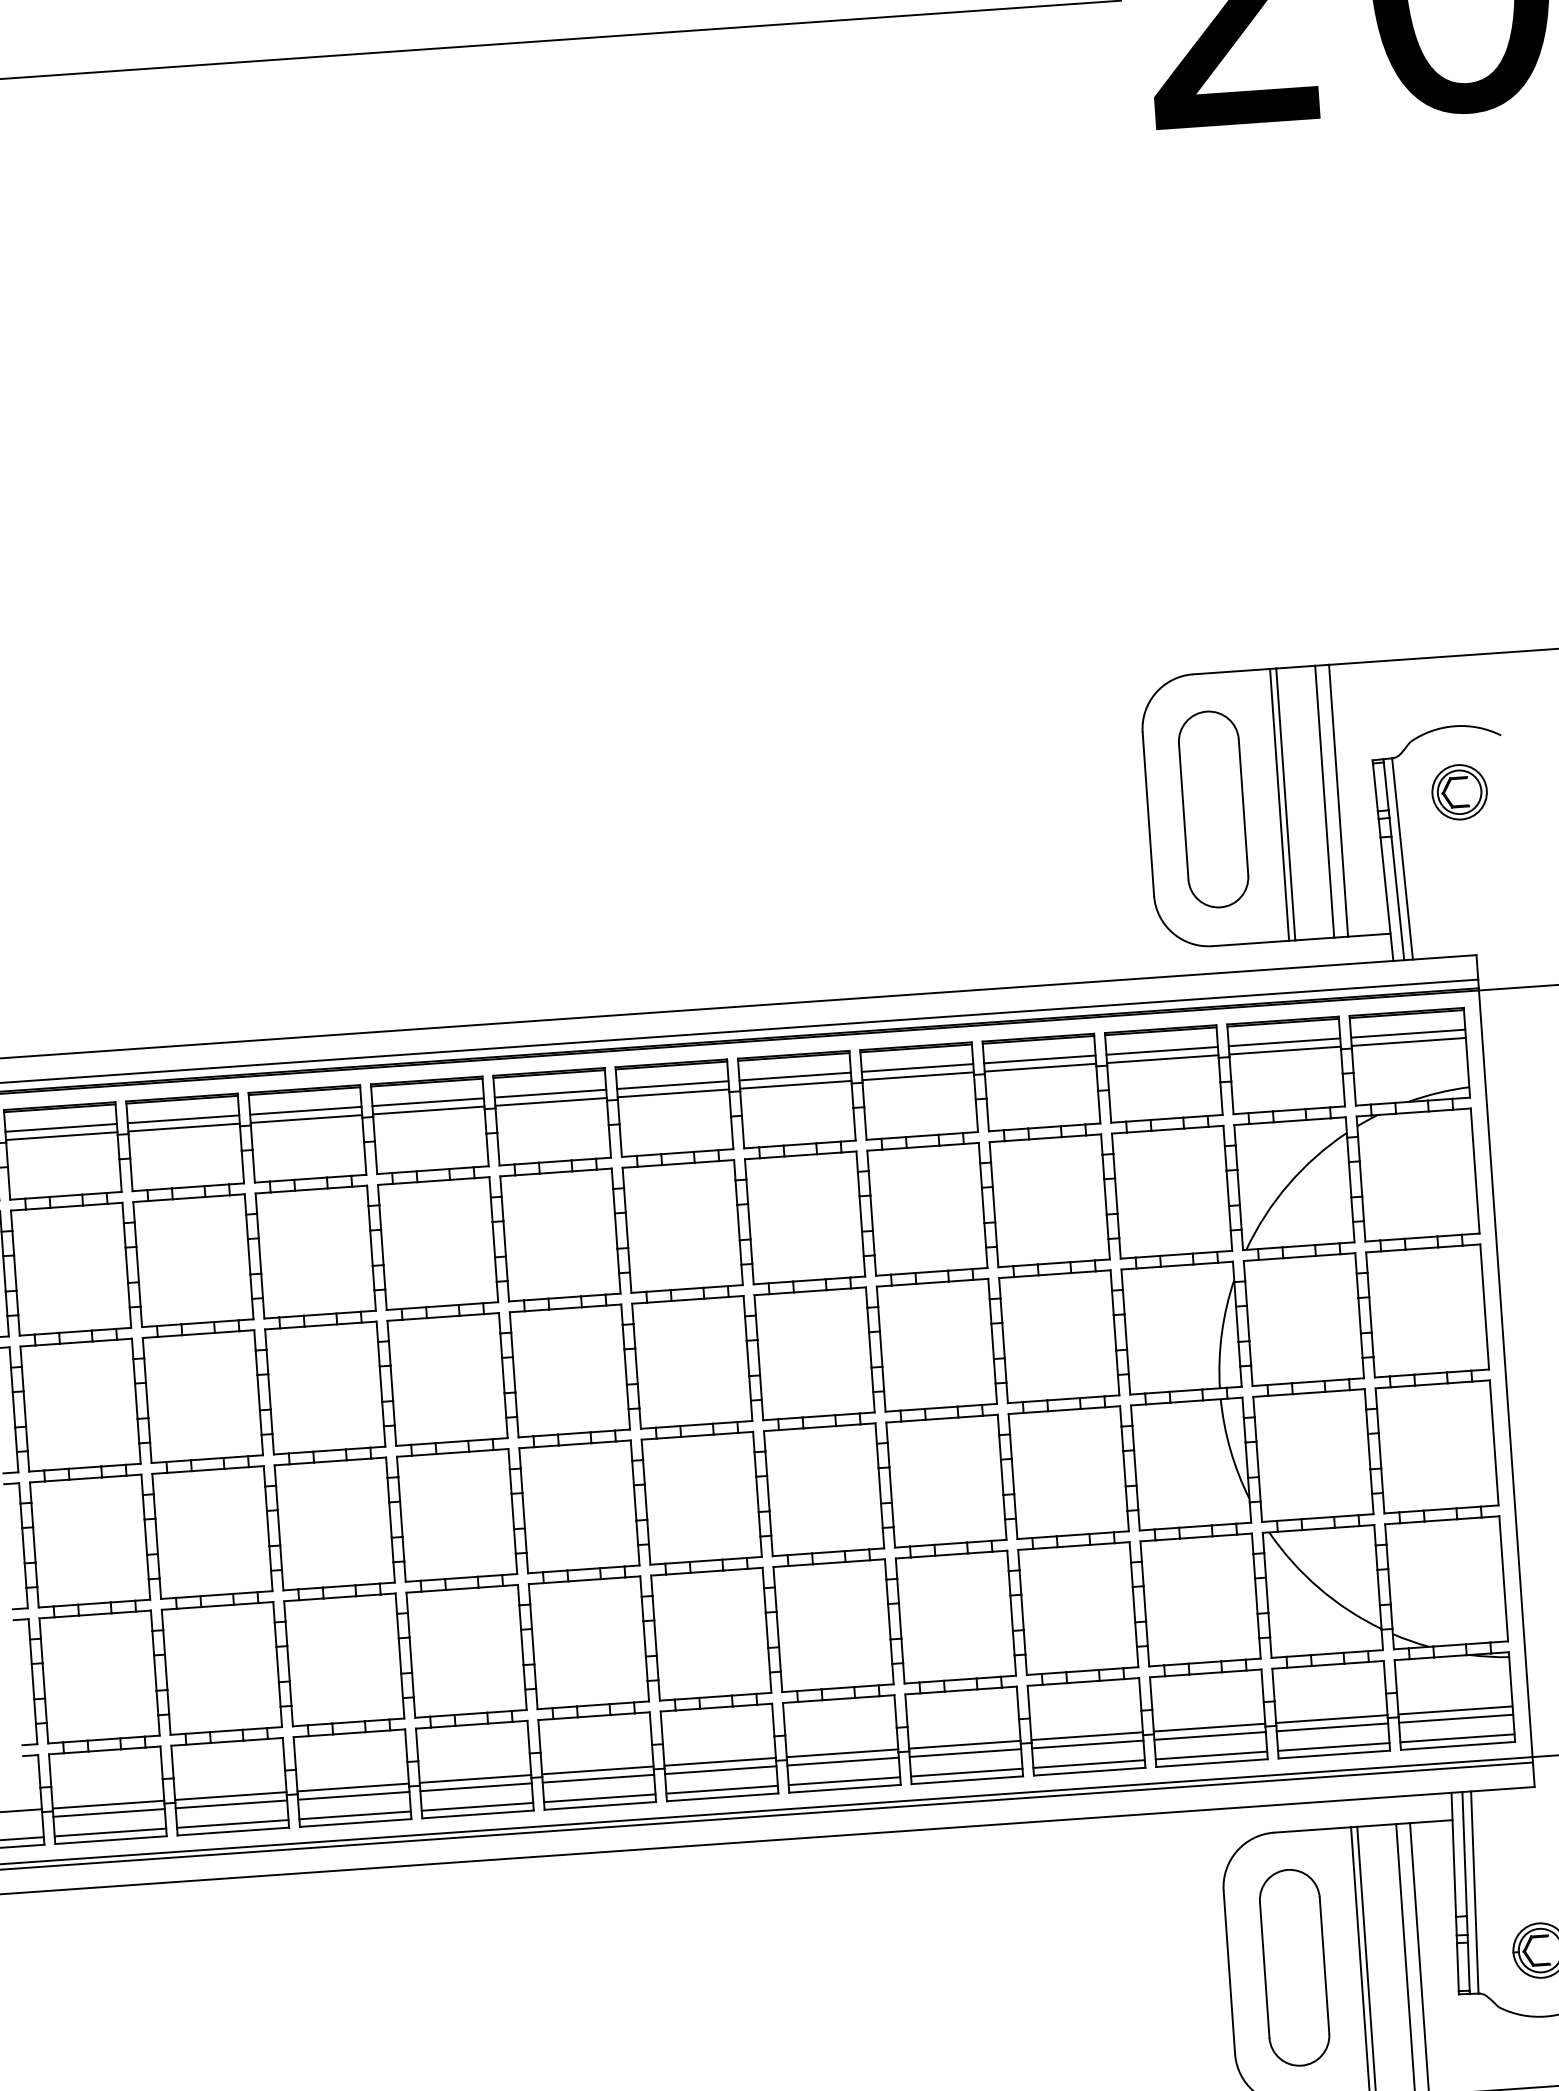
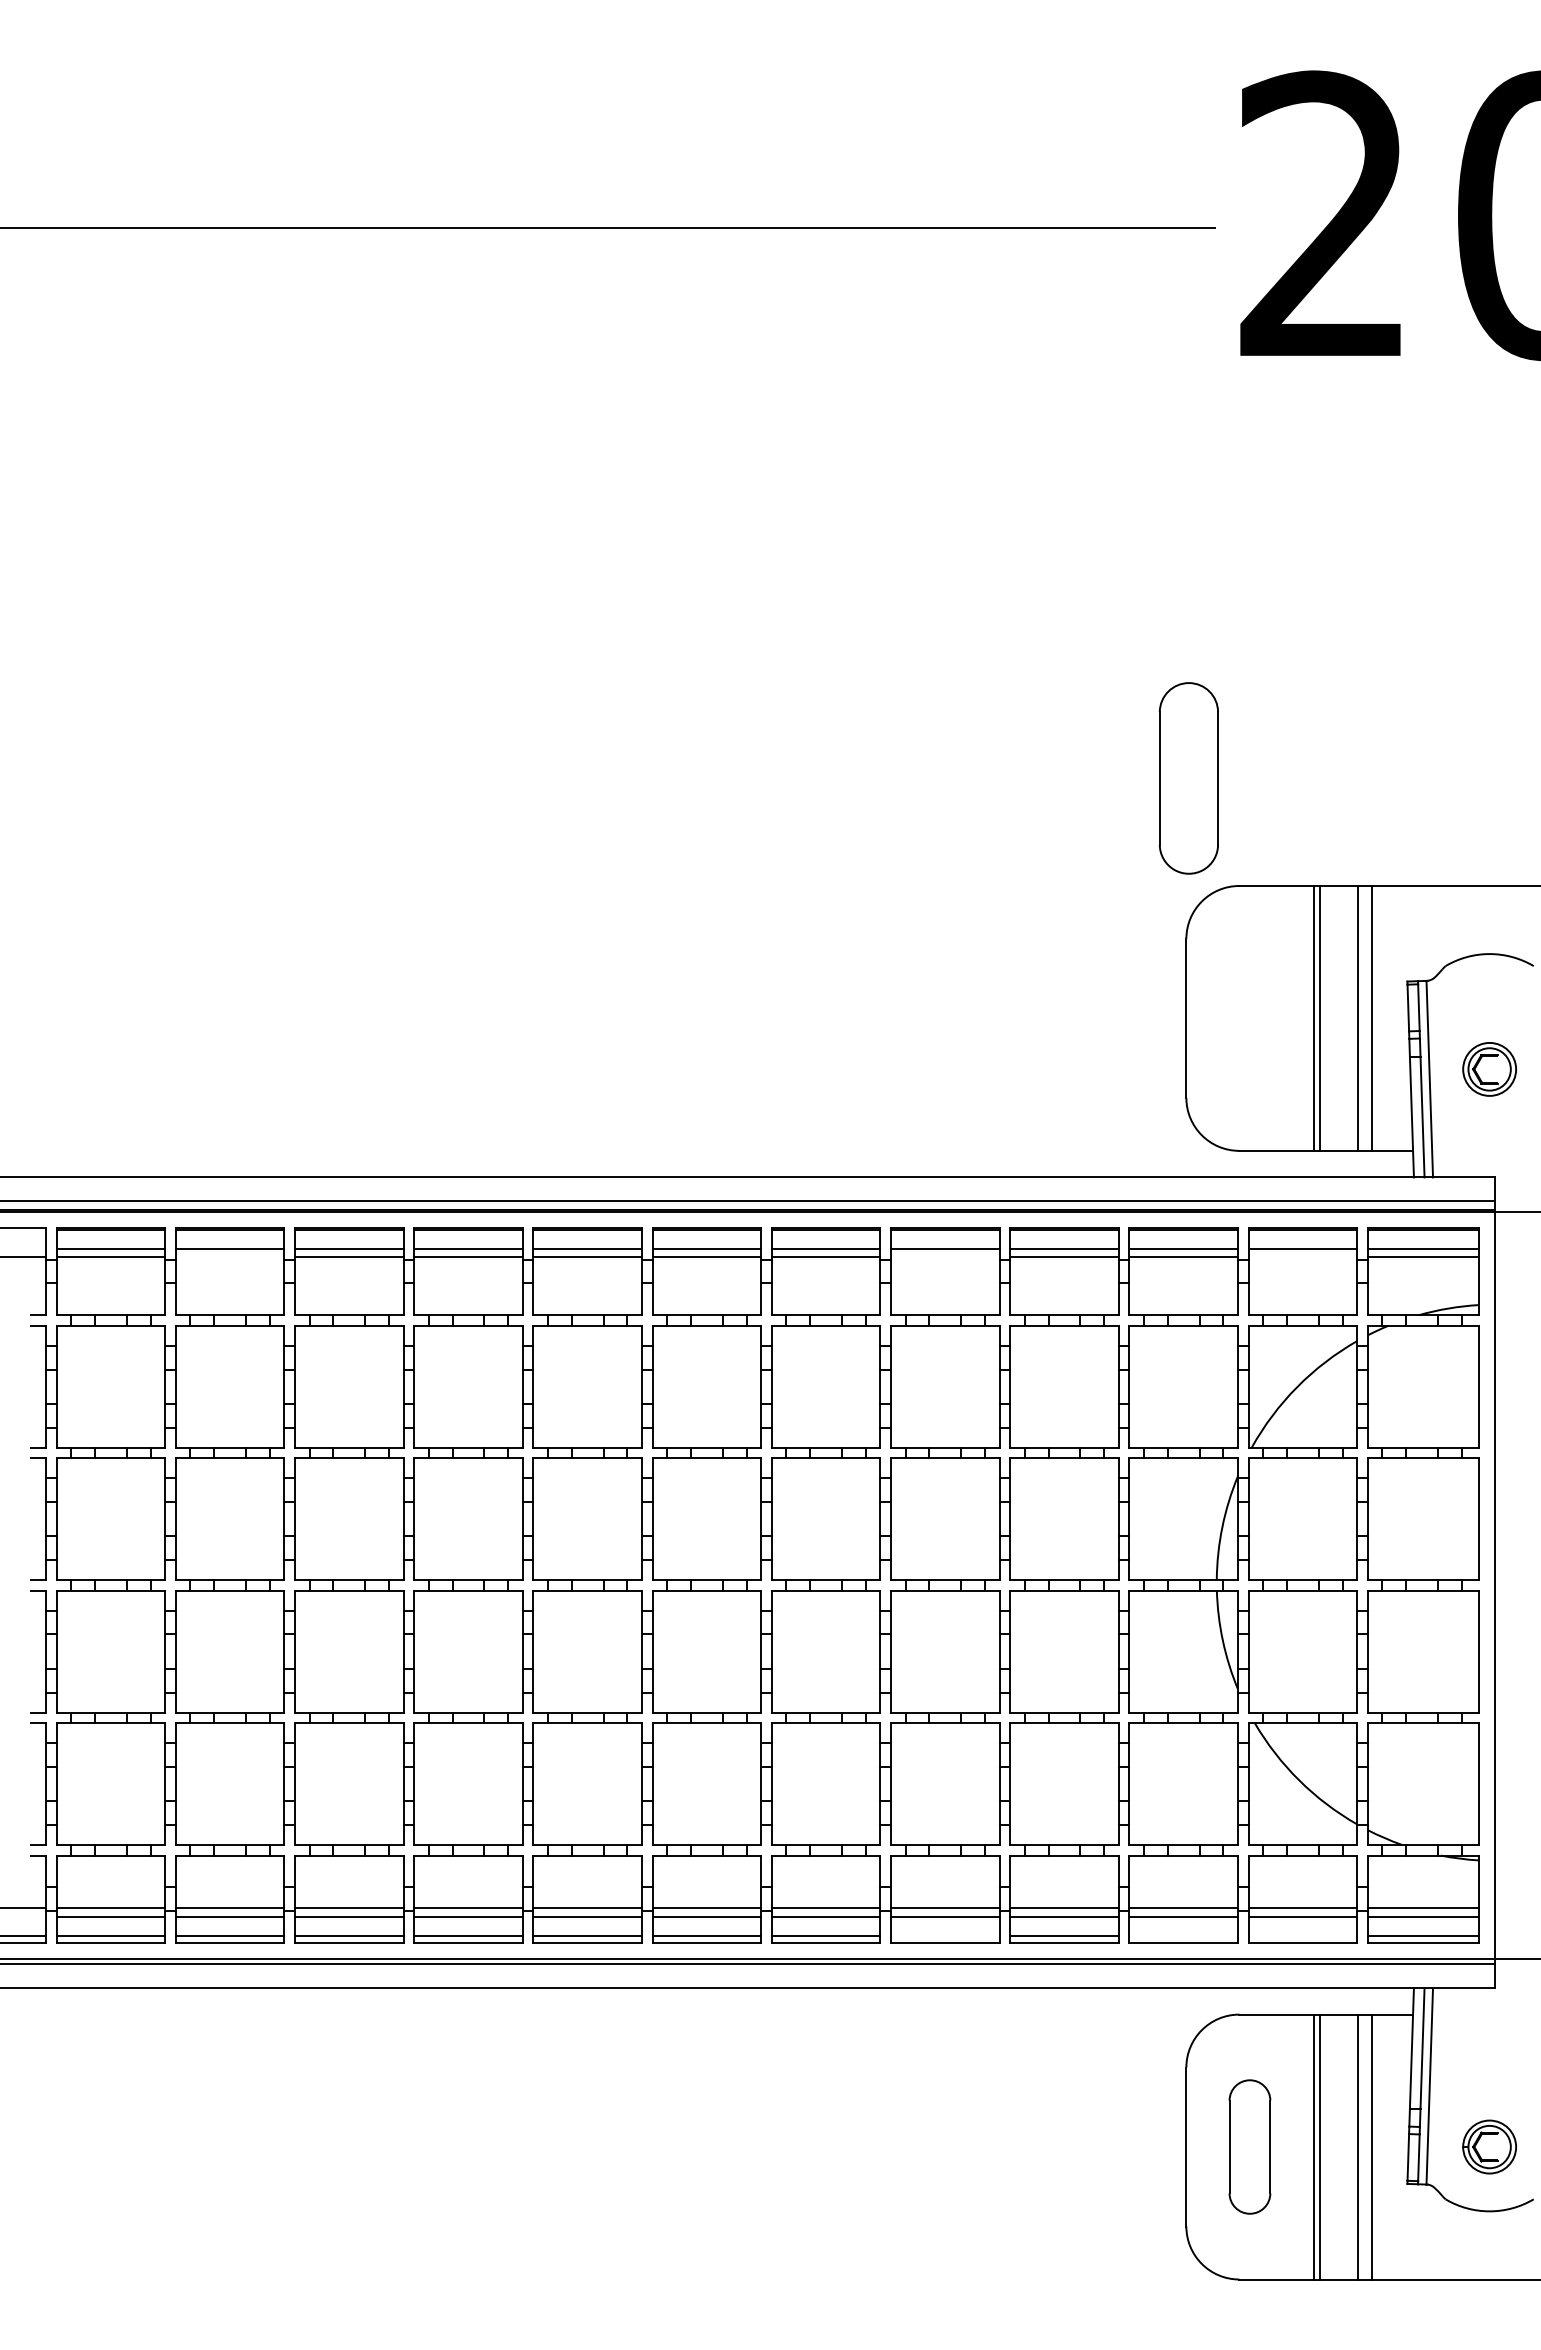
part: (1459, 792) -> (1489, 1069), moved
part: (1213, 809) -> (1188, 778), moved
line: (1284, 1051) -> (1302, 1257), removed
line: (918, 1076) -> (945, 1257), removed
line: (183, 1128) -> (229, 1257), removed
line: (1333, 1746) -> (1302, 1935), removed
line: (1211, 1755) -> (1183, 1935), removed
line: (966, 1772) -> (945, 1935), removed
part: (1294, 1967) -> (1249, 2146), size x0.7

